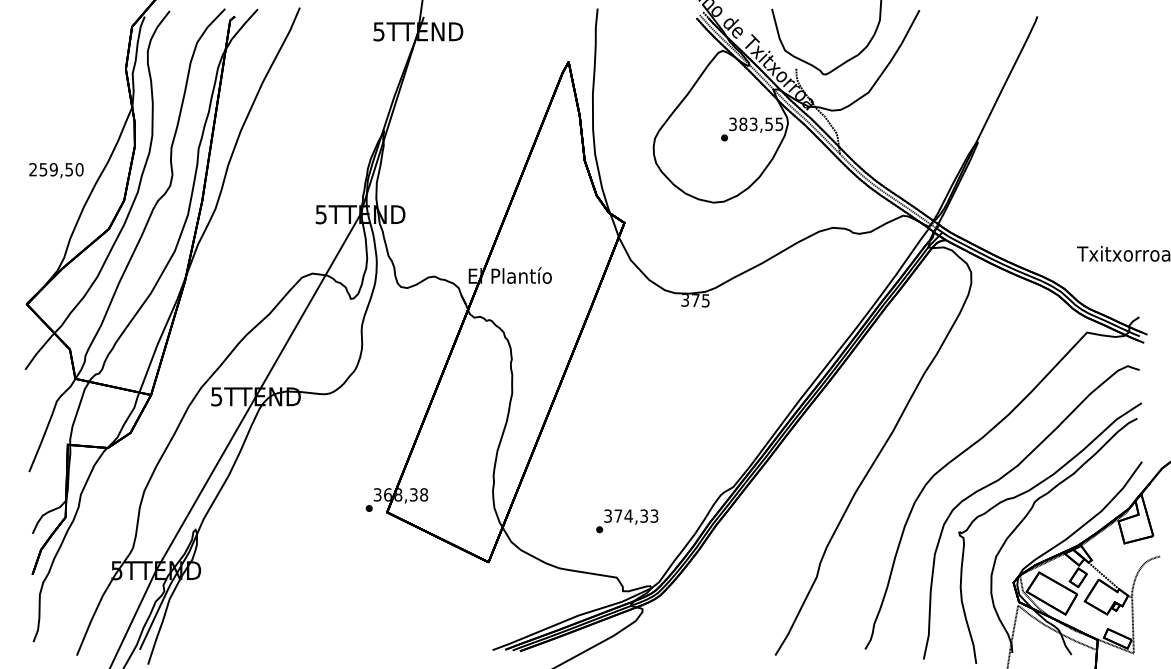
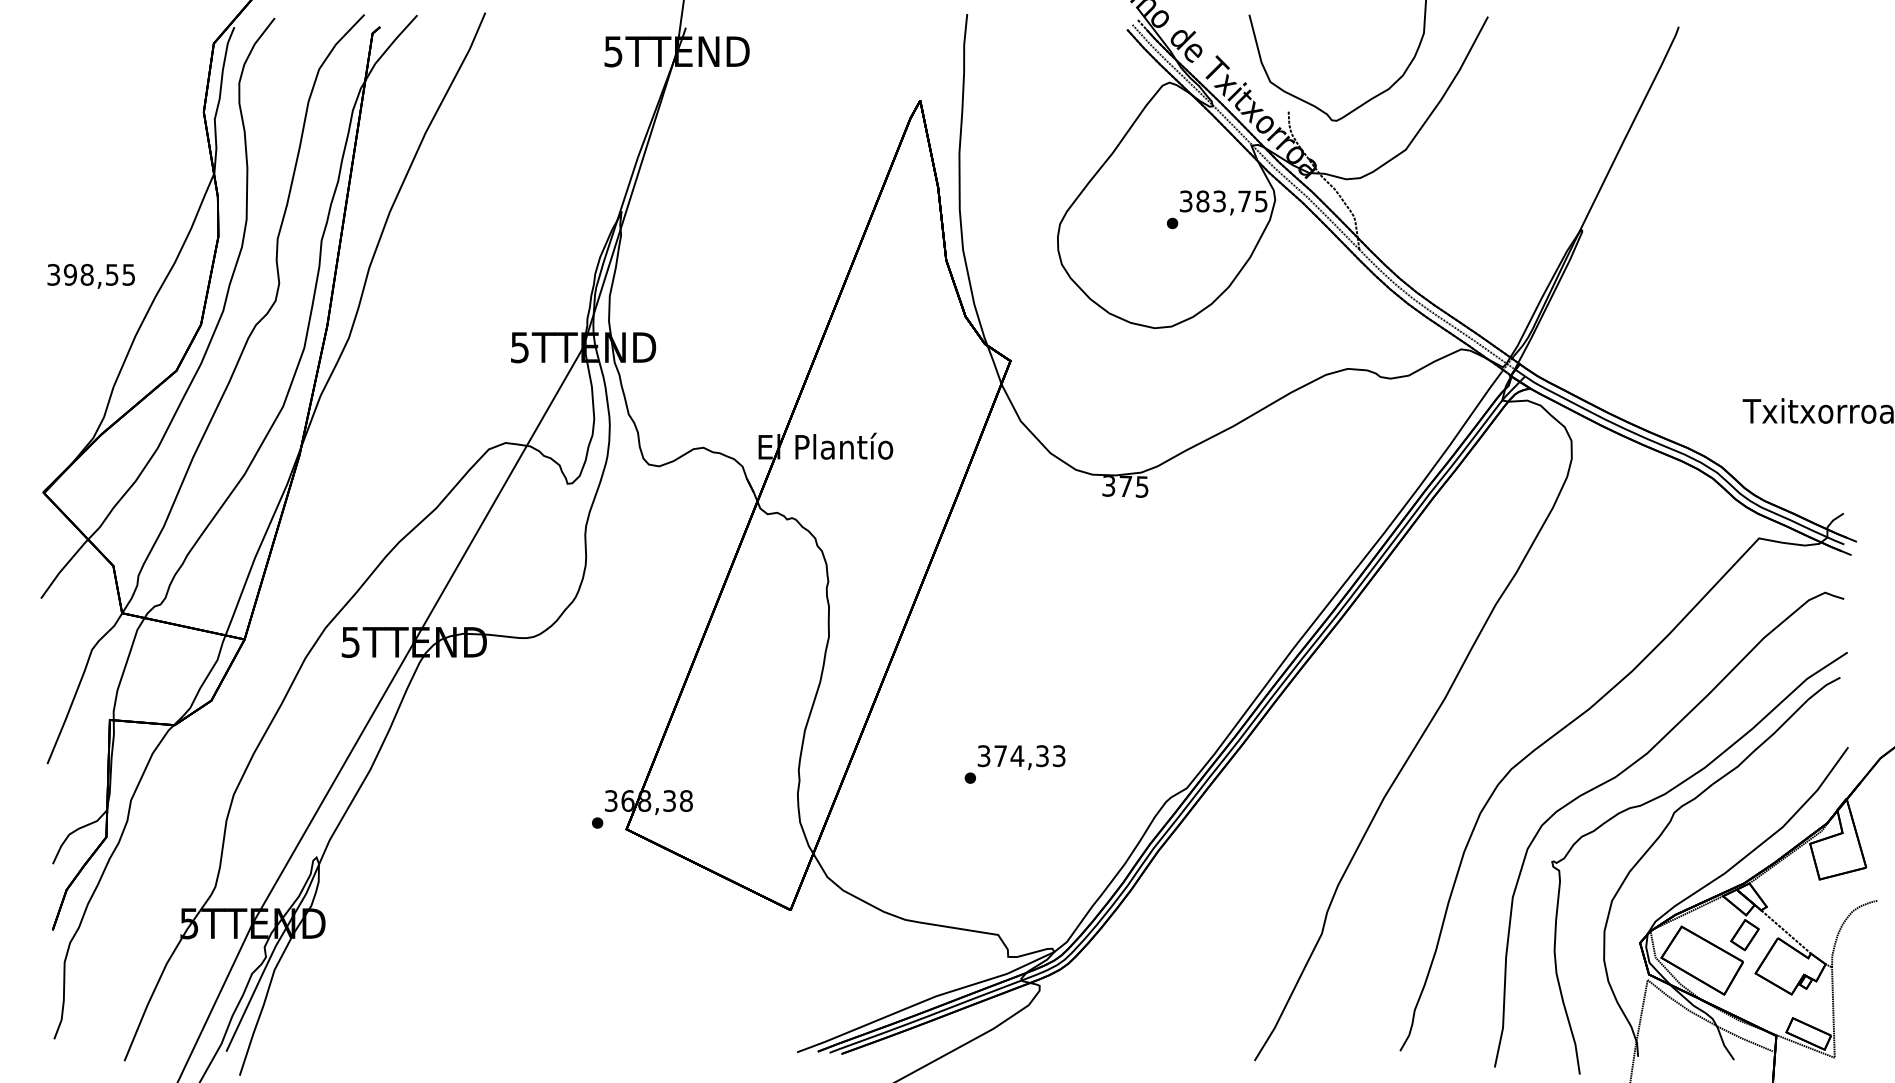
text: (768, 124) -> (1243, 201), 383,55 -> 383,75
text: (56, 169) -> (91, 274), 259,50 -> 398,55
text: (627, 521) -> (1015, 764), moved

